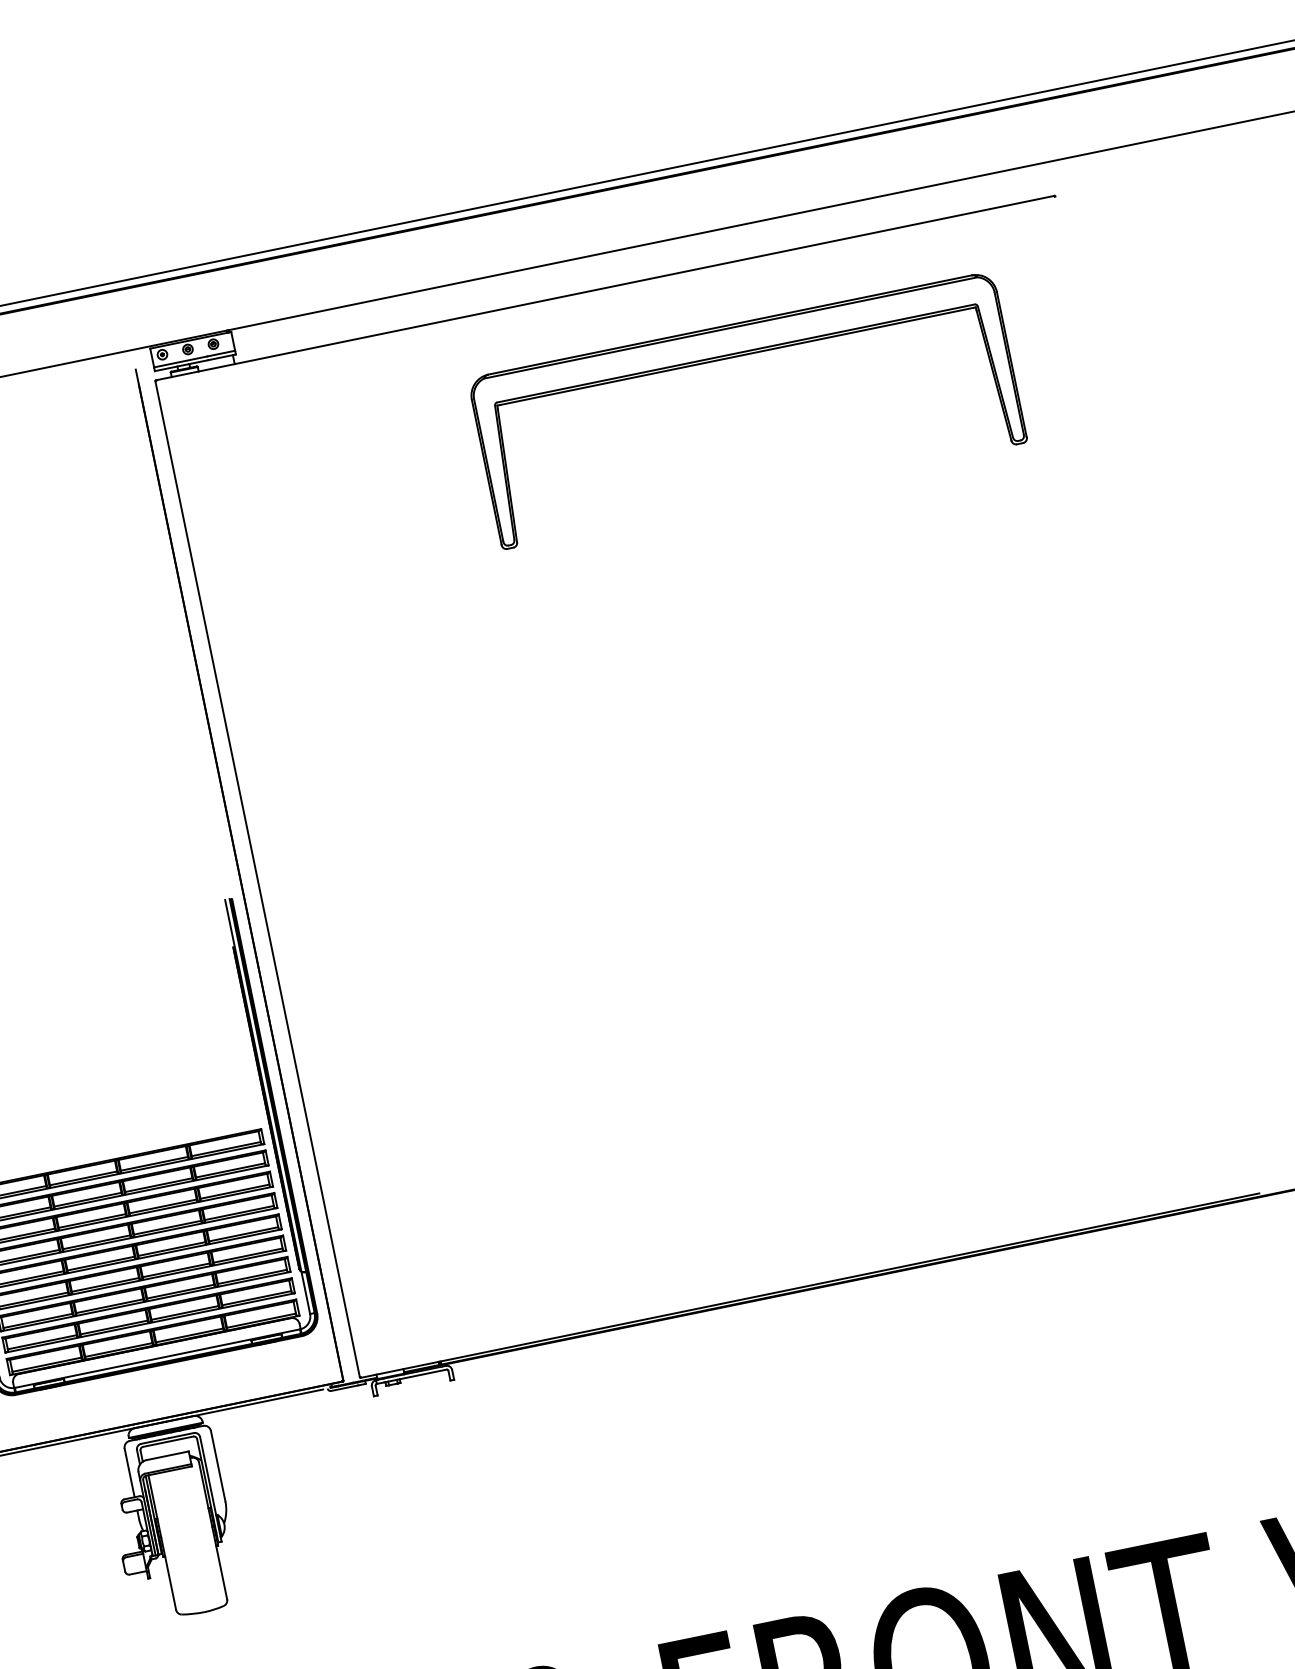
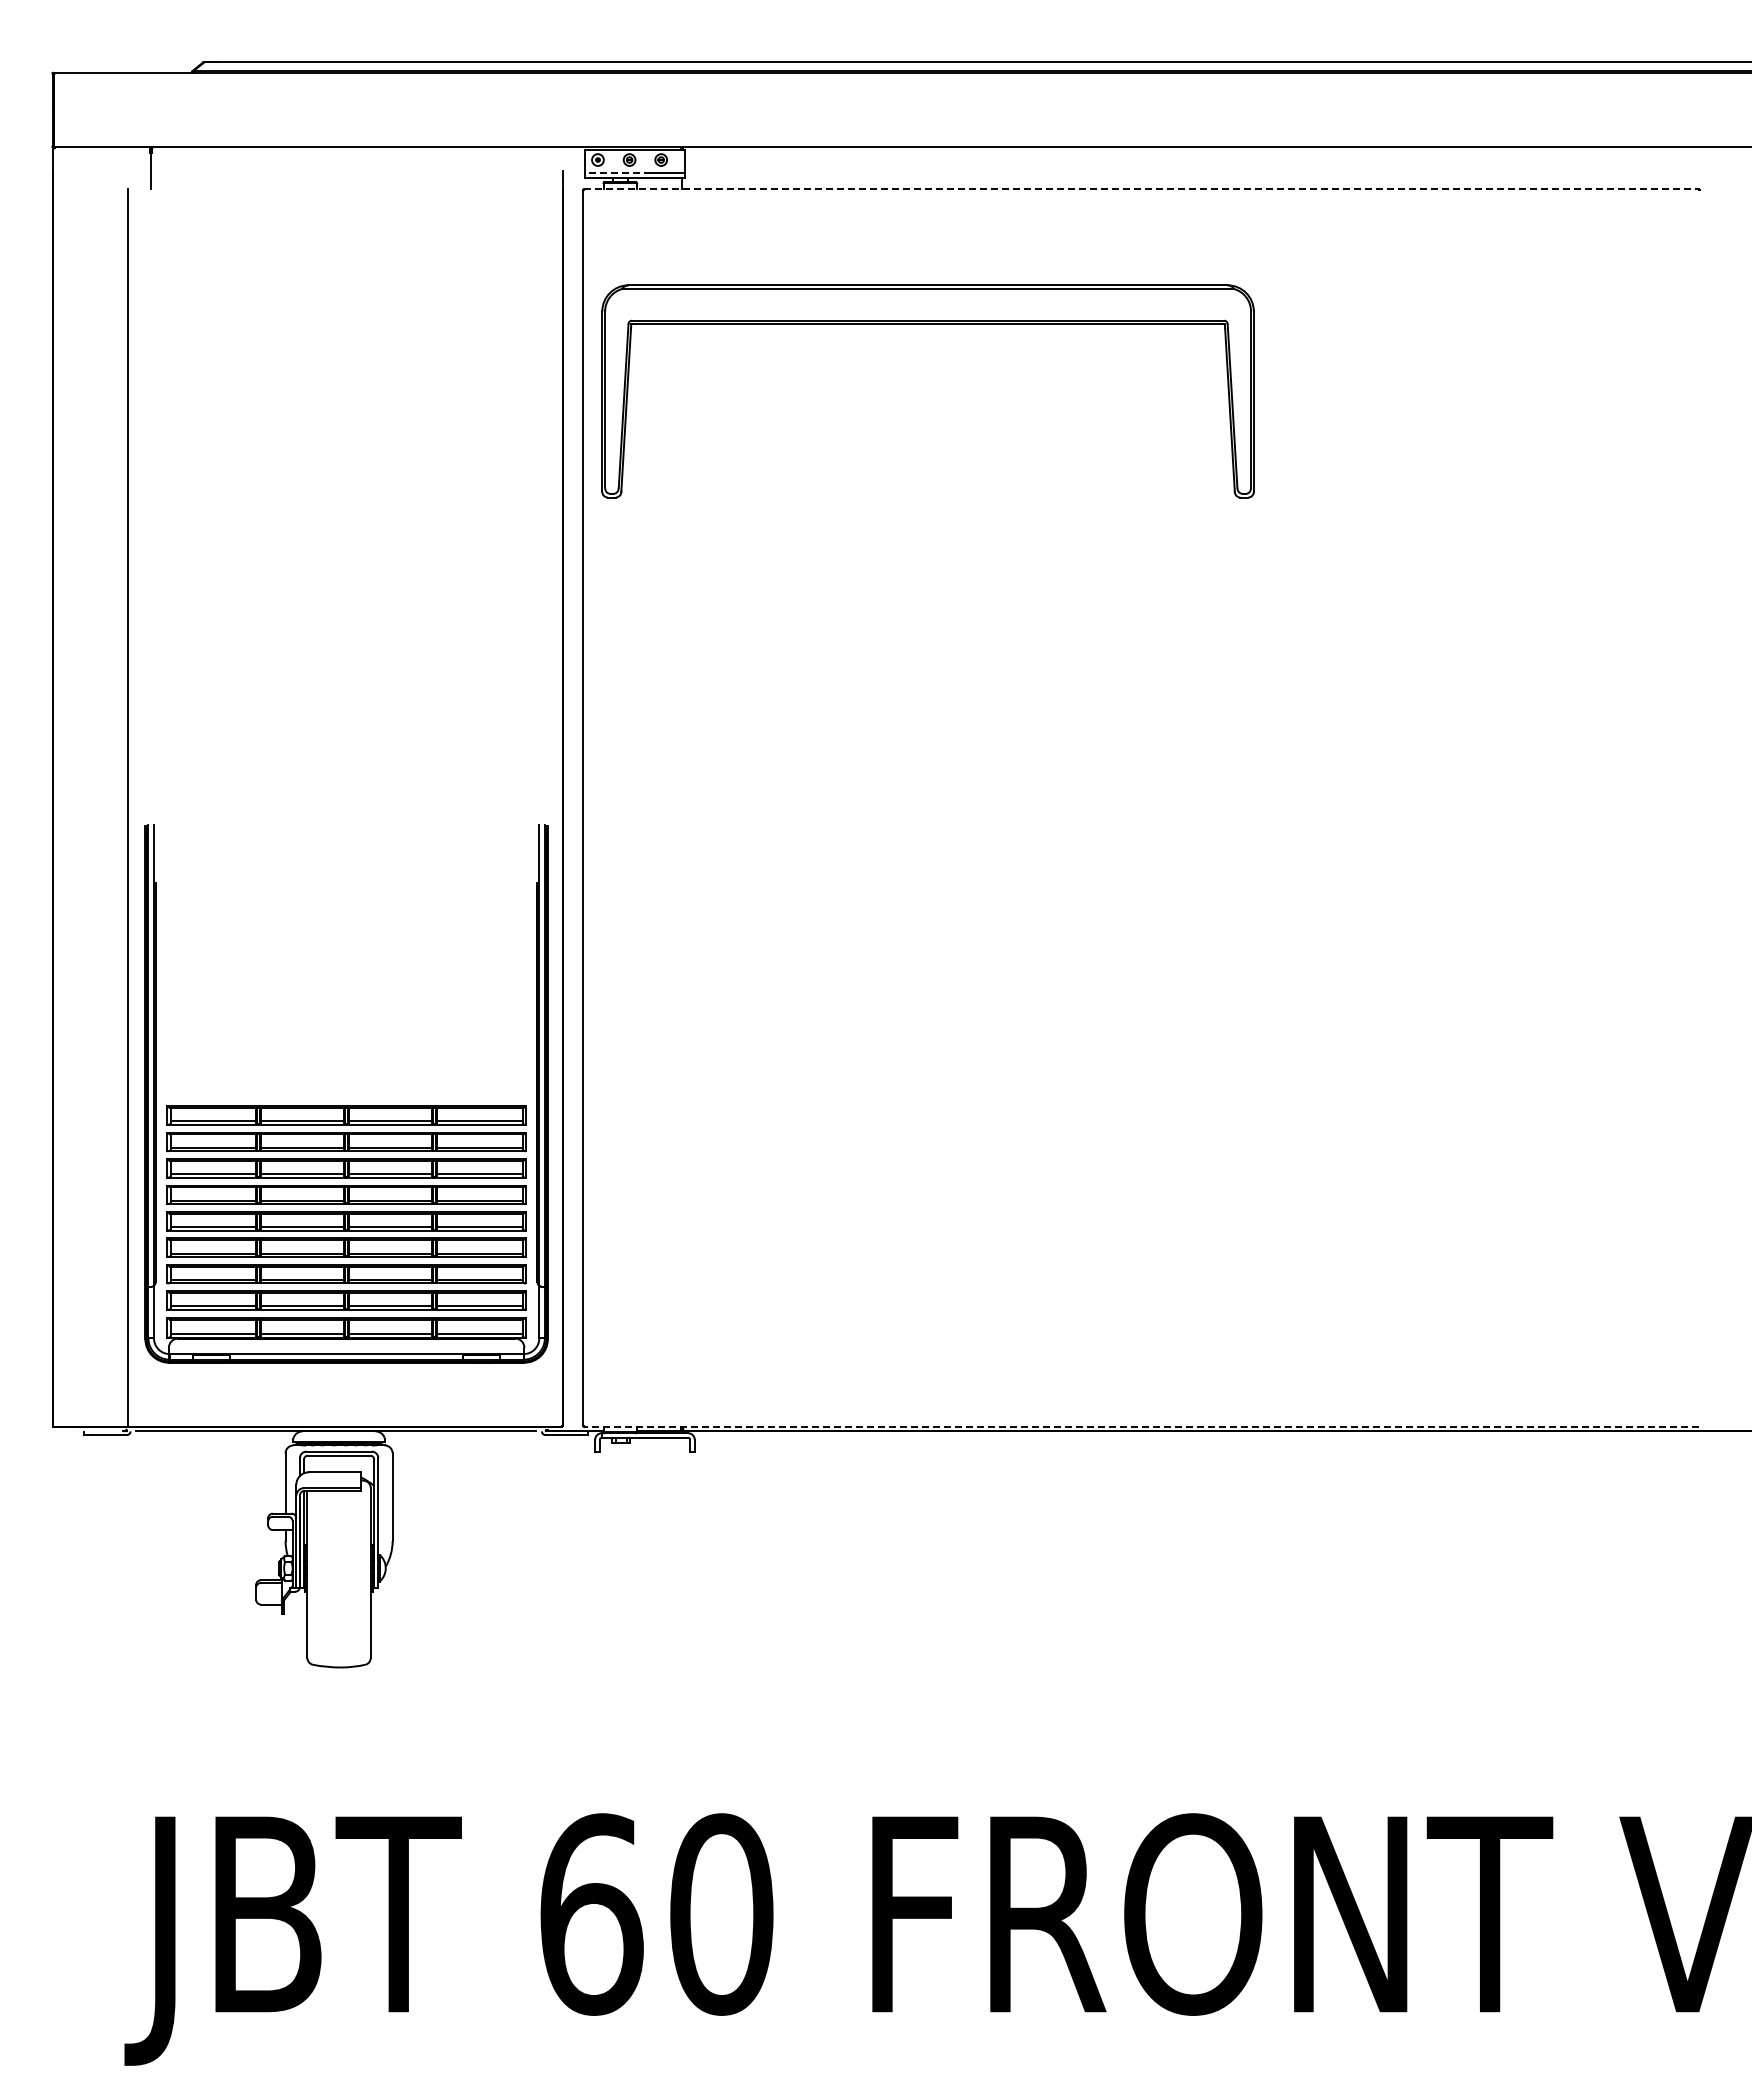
line: (605, 287) -> (1141, 188), solid -> dashed
part: (736, 356) -> (927, 324), moved
line: (180, 362) -> (617, 173), solid -> dashed
line: (809, 1285) -> (1140, 1426), solid -> dashed

